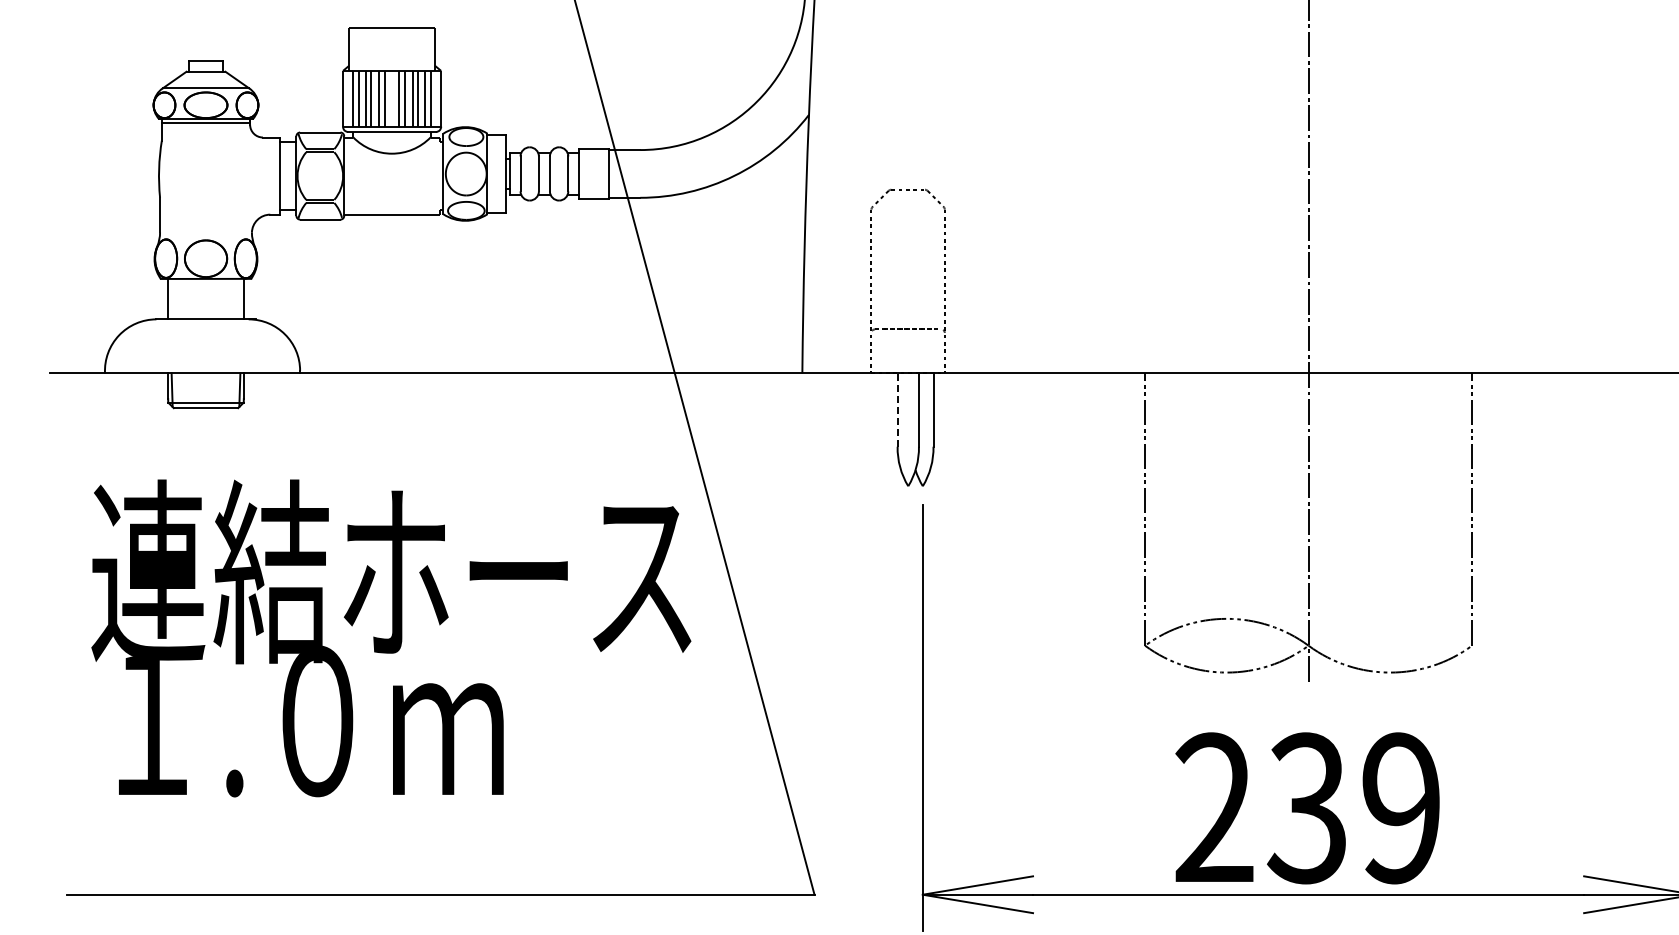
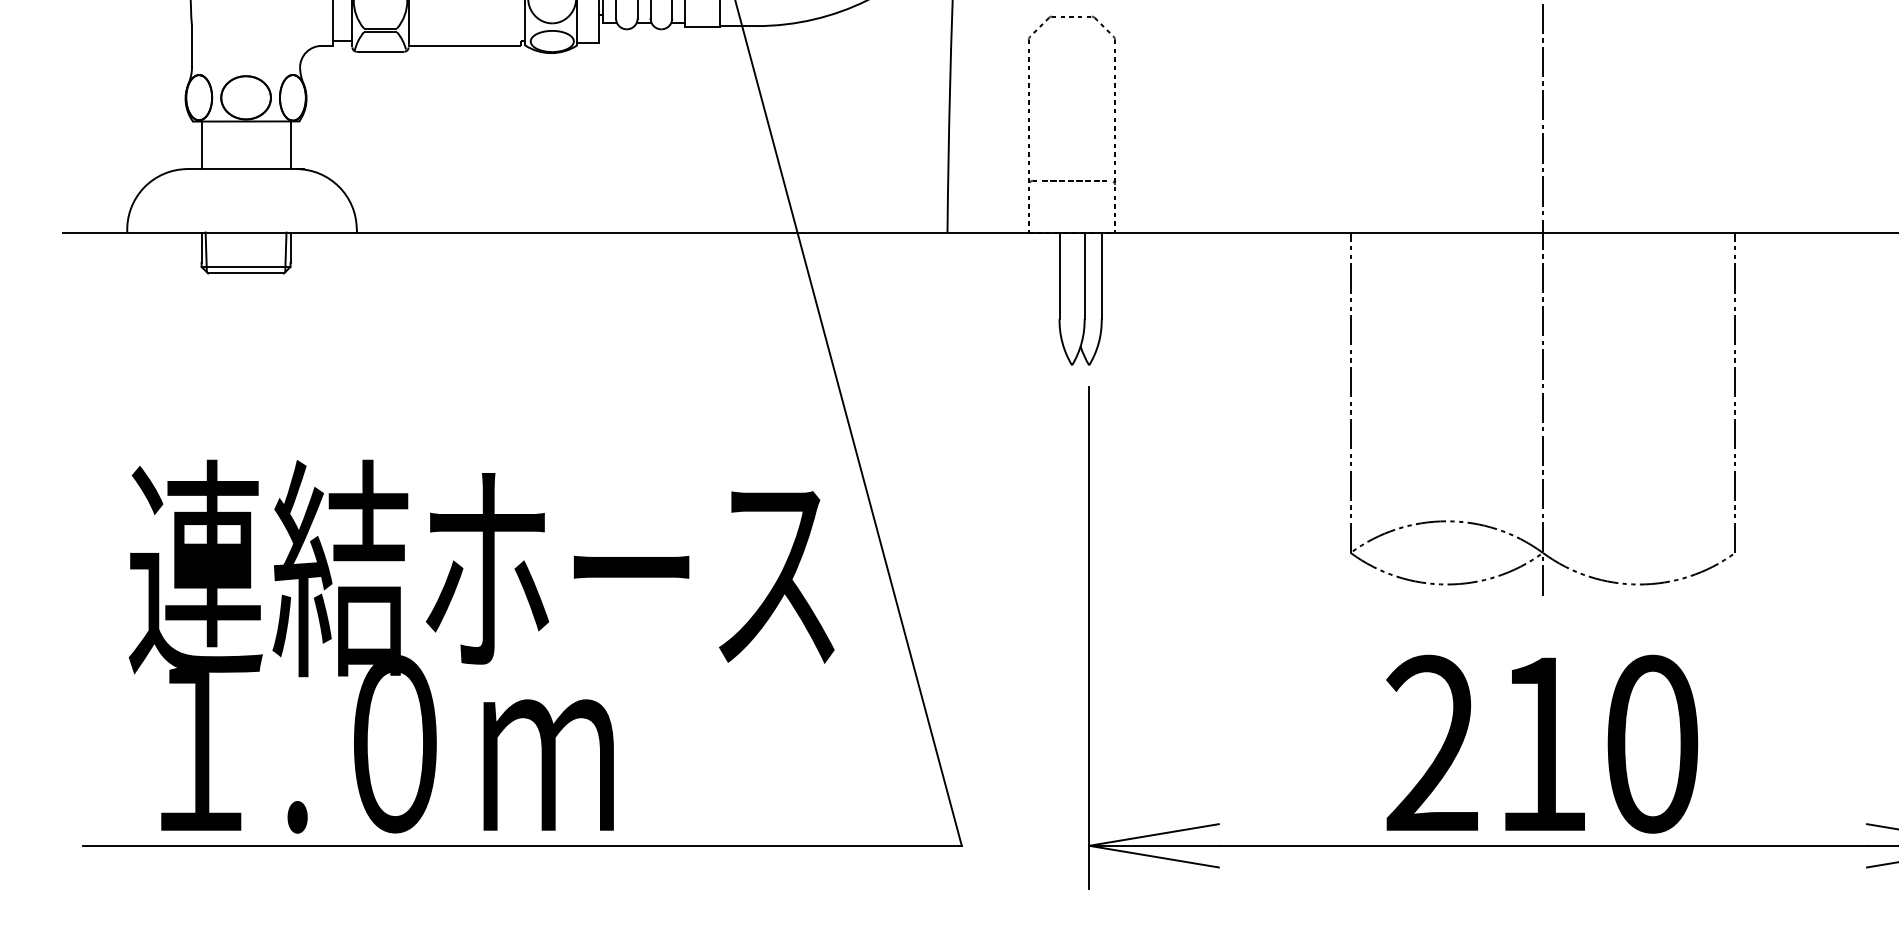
line: (897, 410) -> (1059, 276), dashed -> solid
text: (391, 638) -> (481, 646), moved
text: (1353, 808) -> (1595, 744), 239 -> 210

